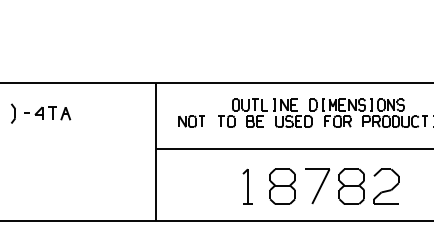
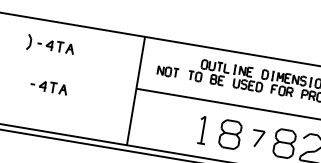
part: (47, 165) -> (49, 87), added
part: (317, 185) -> (257, 138), size x0.6

